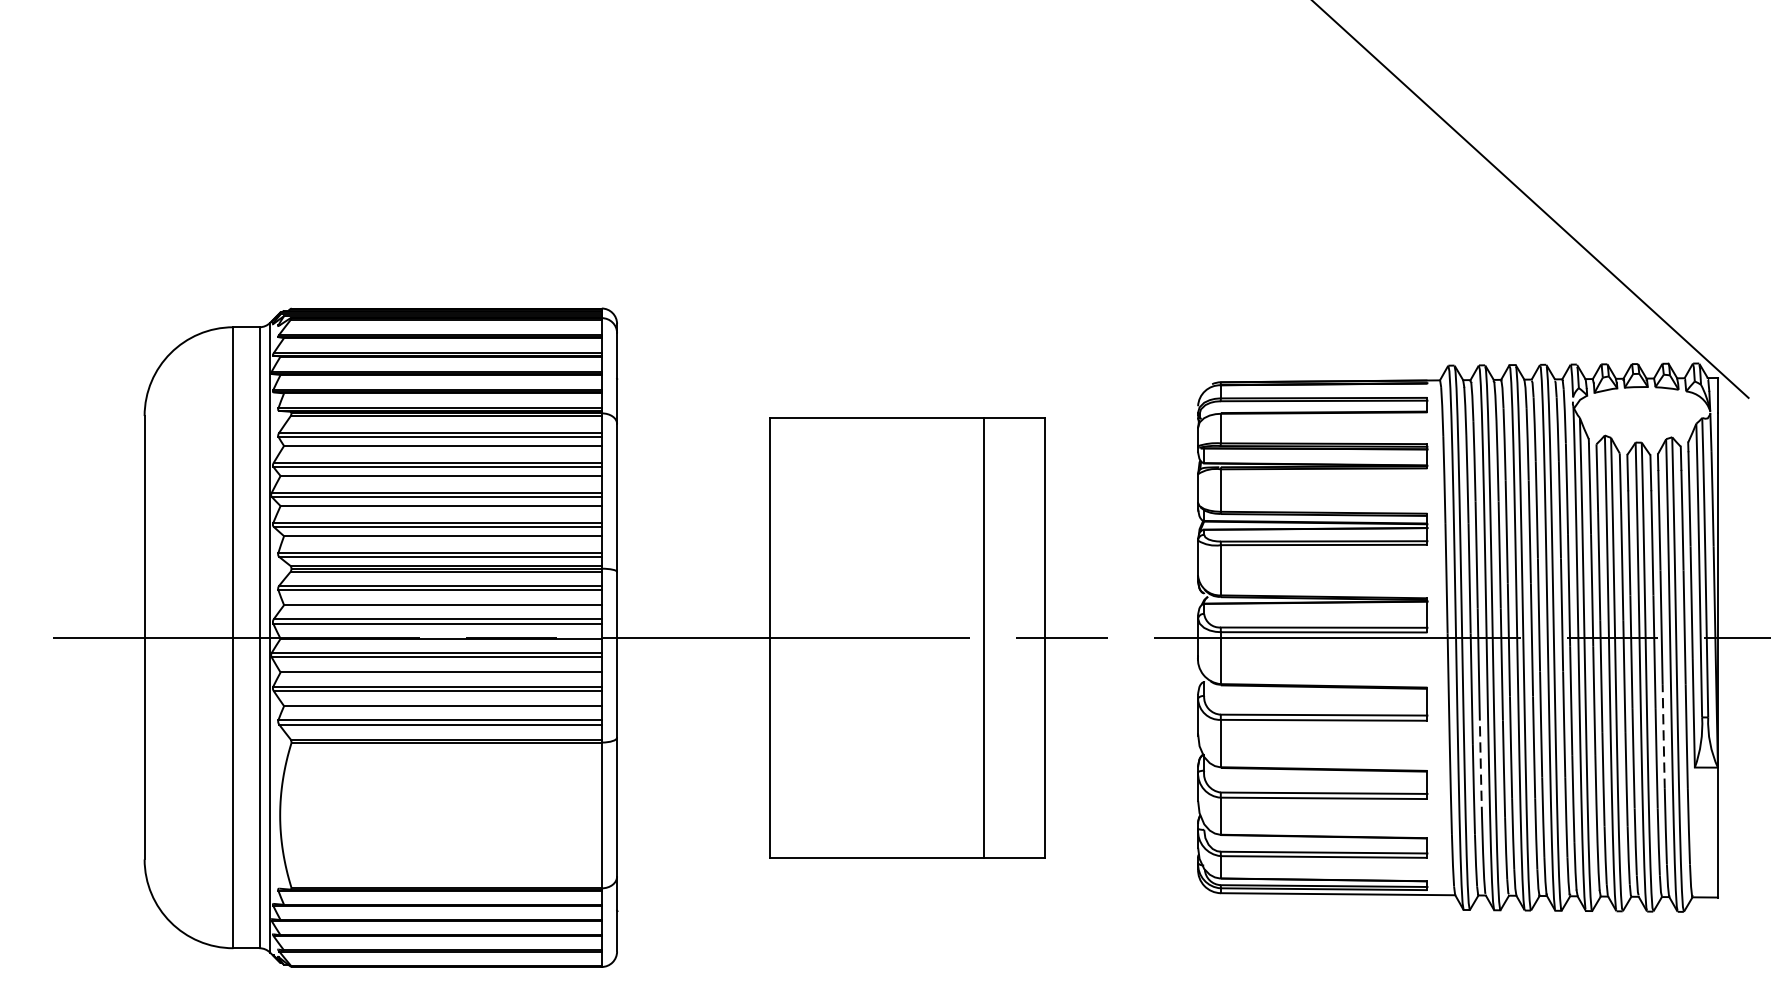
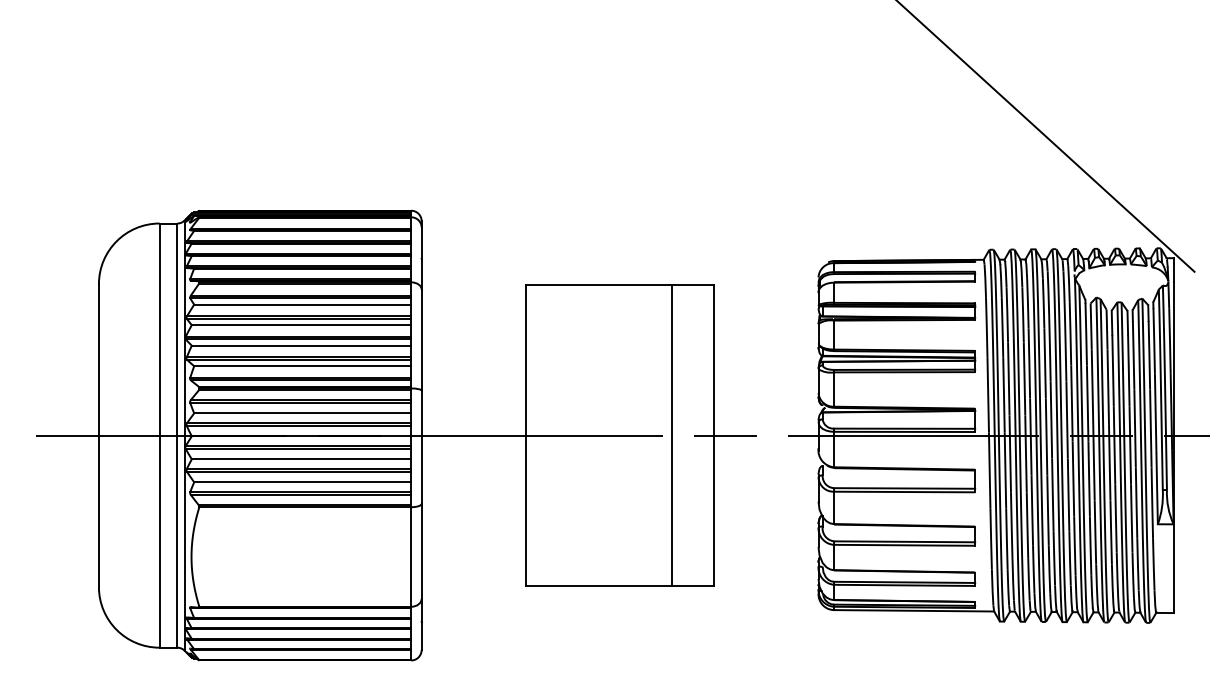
line: (1663, 737) -> (1136, 503), dashed -> solid
line: (1480, 769) -> (1011, 525), dashed -> solid

